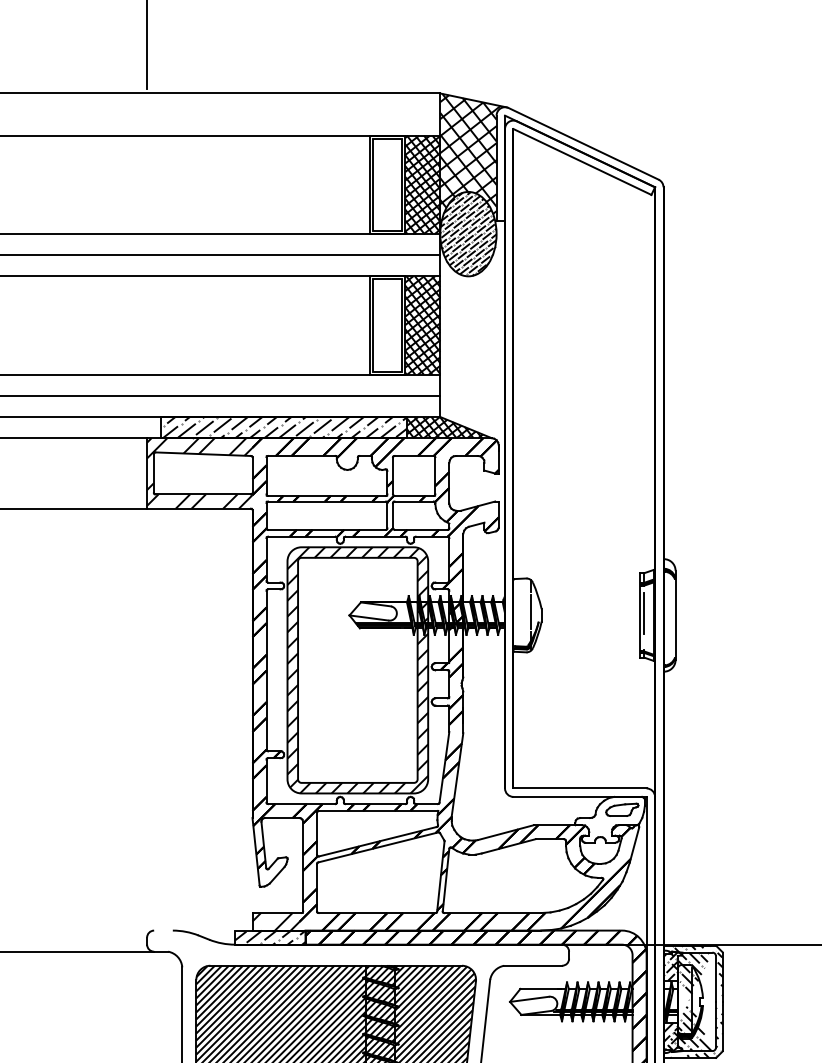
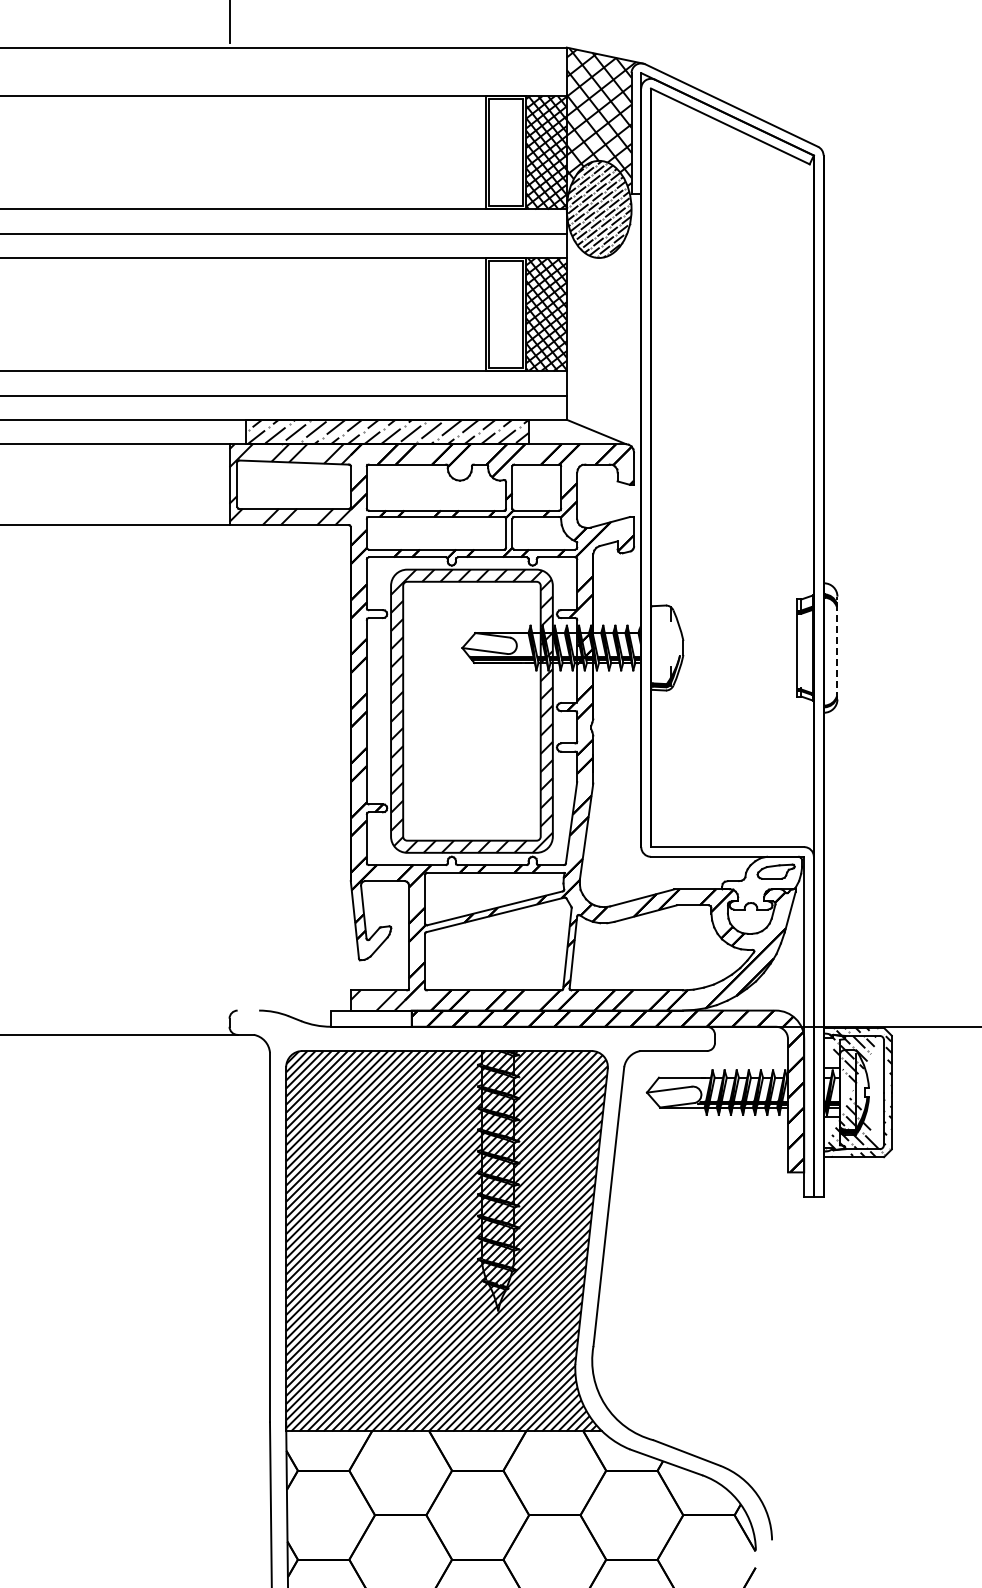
hatch: (448, 427) -> (576, 431), removed
line: (531, 611) -> (671, 643), removed
line: (644, 613) -> (801, 645), removed
line: (675, 614) -> (837, 647), solid -> dashed
hatch: (269, 937) -> (370, 1018), removed
hatch: (670, 966) -> (831, 1051), removed
hatch: (670, 1037) -> (831, 1133), removed

